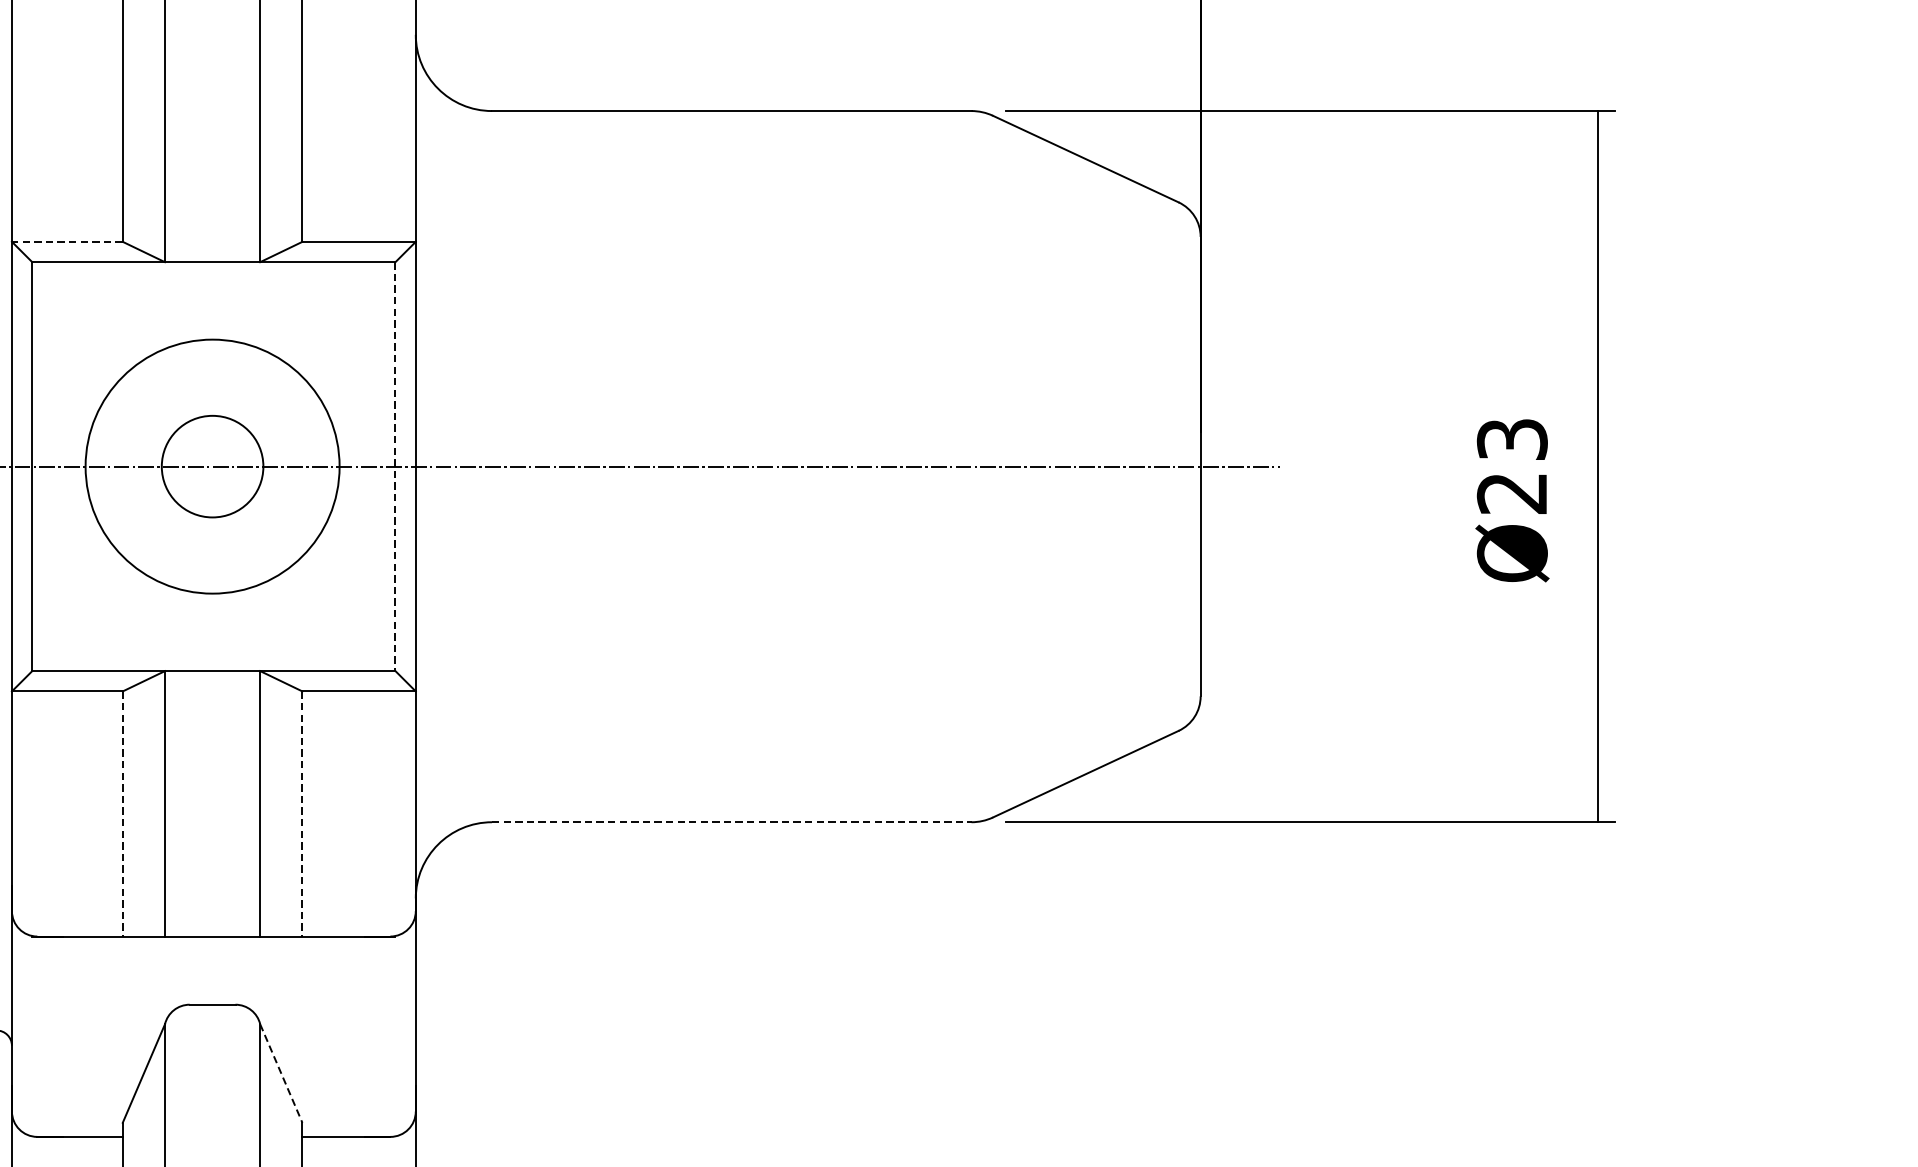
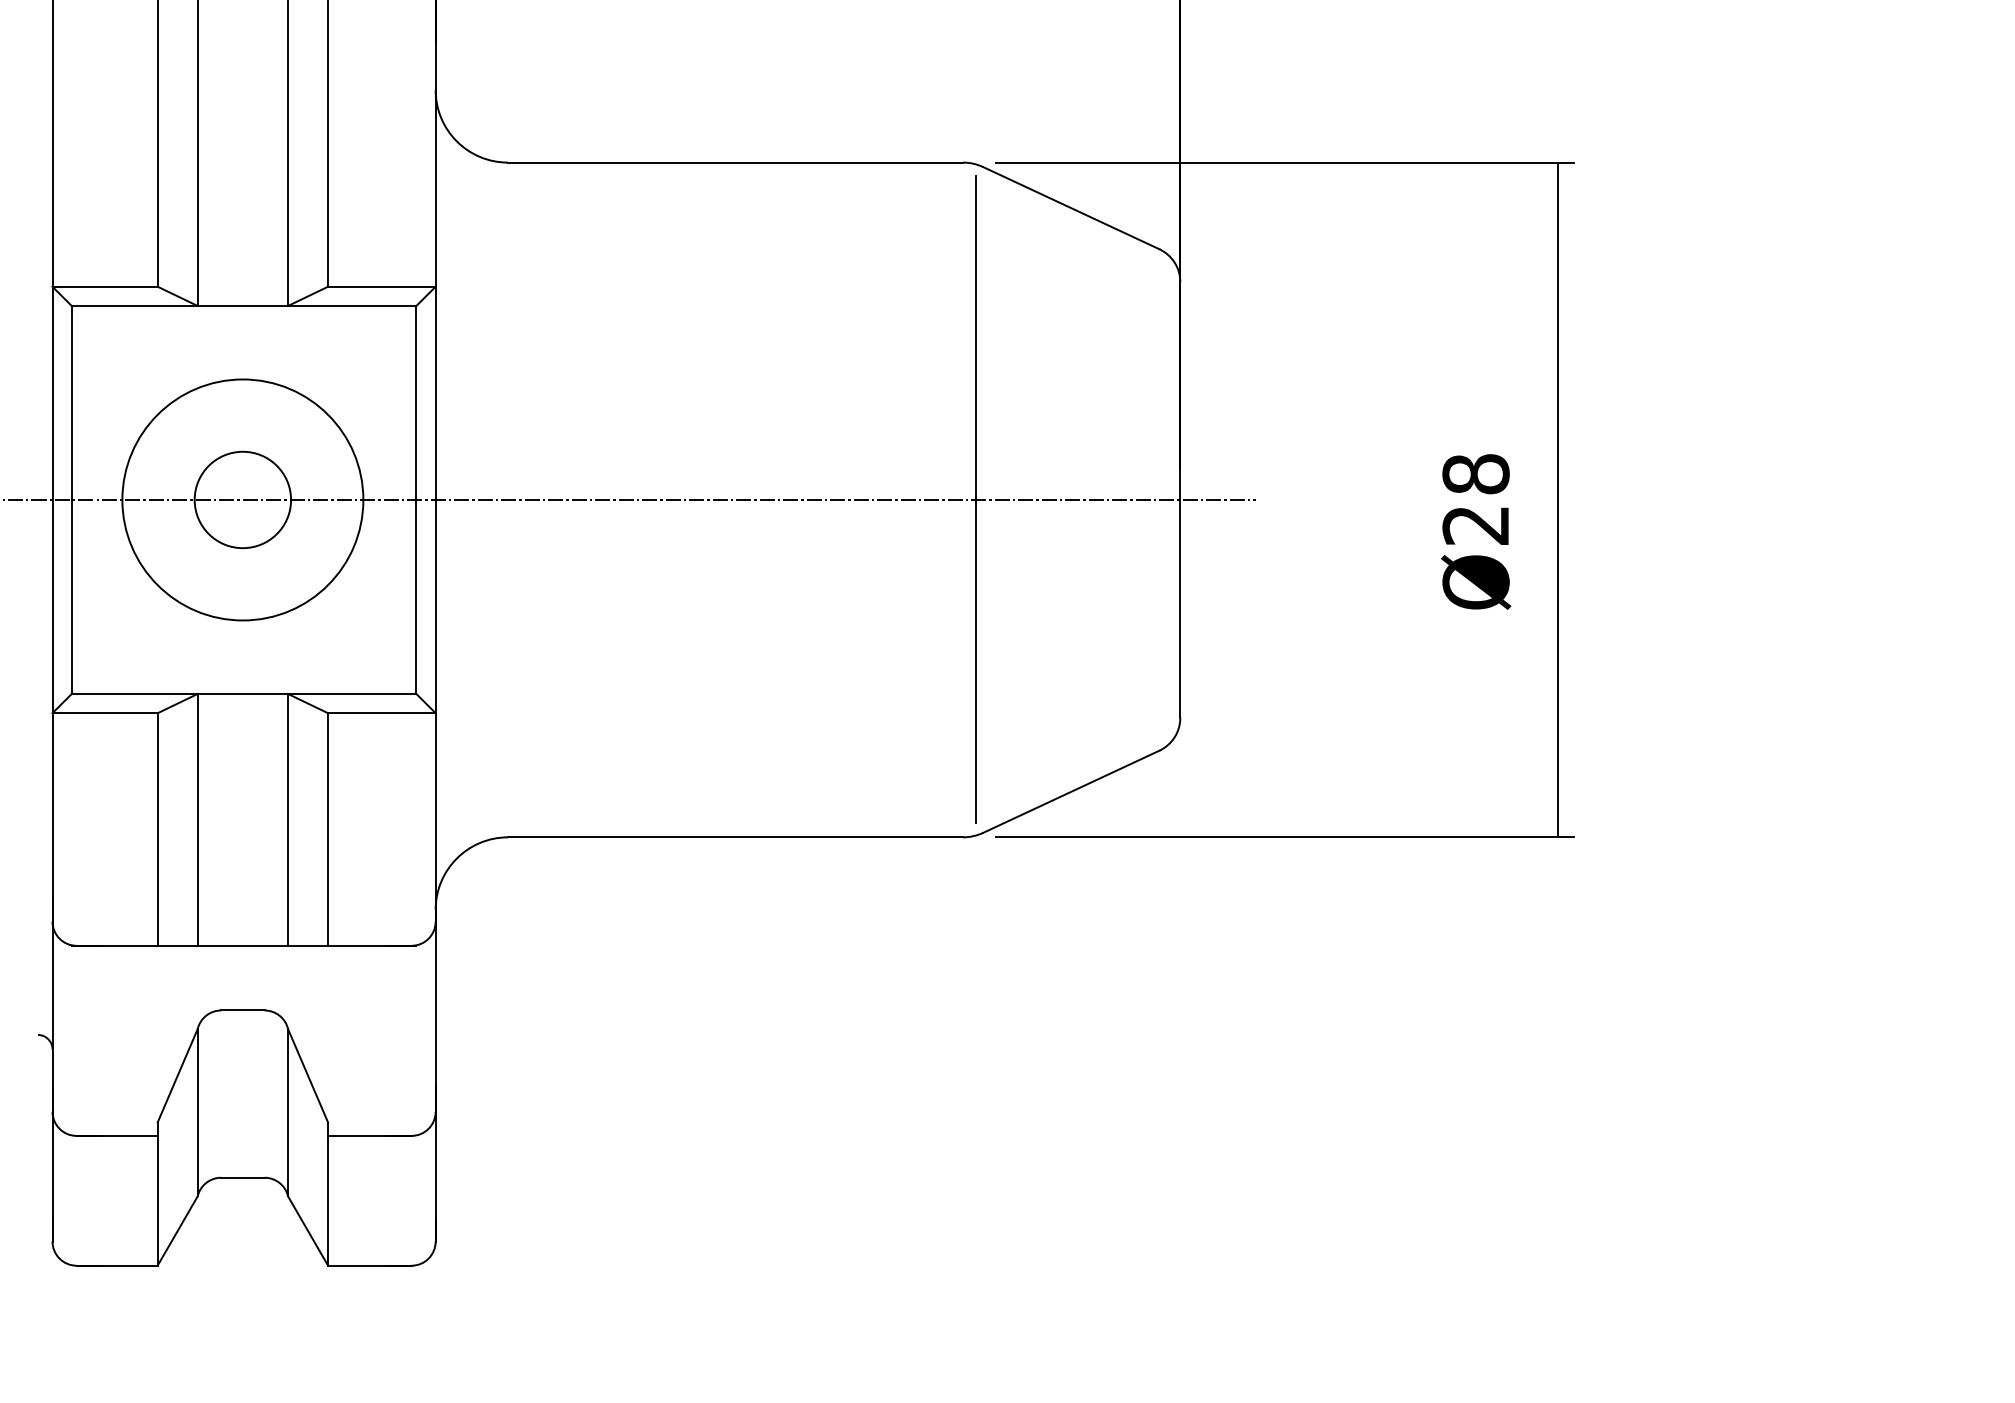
line: (67, 241) -> (105, 286), dashed -> solid
text: (1511, 439) -> (1475, 474), Ø23 -> Ø28
line: (395, 466) -> (416, 499), dashed -> solid
line: (984, 466) -> (975, 499), added
line: (122, 815) -> (157, 830), dashed -> solid
line: (302, 815) -> (328, 830), dashed -> solid
line: (731, 822) -> (735, 837), dashed -> solid
line: (281, 1073) -> (308, 1075), dashed -> solid

